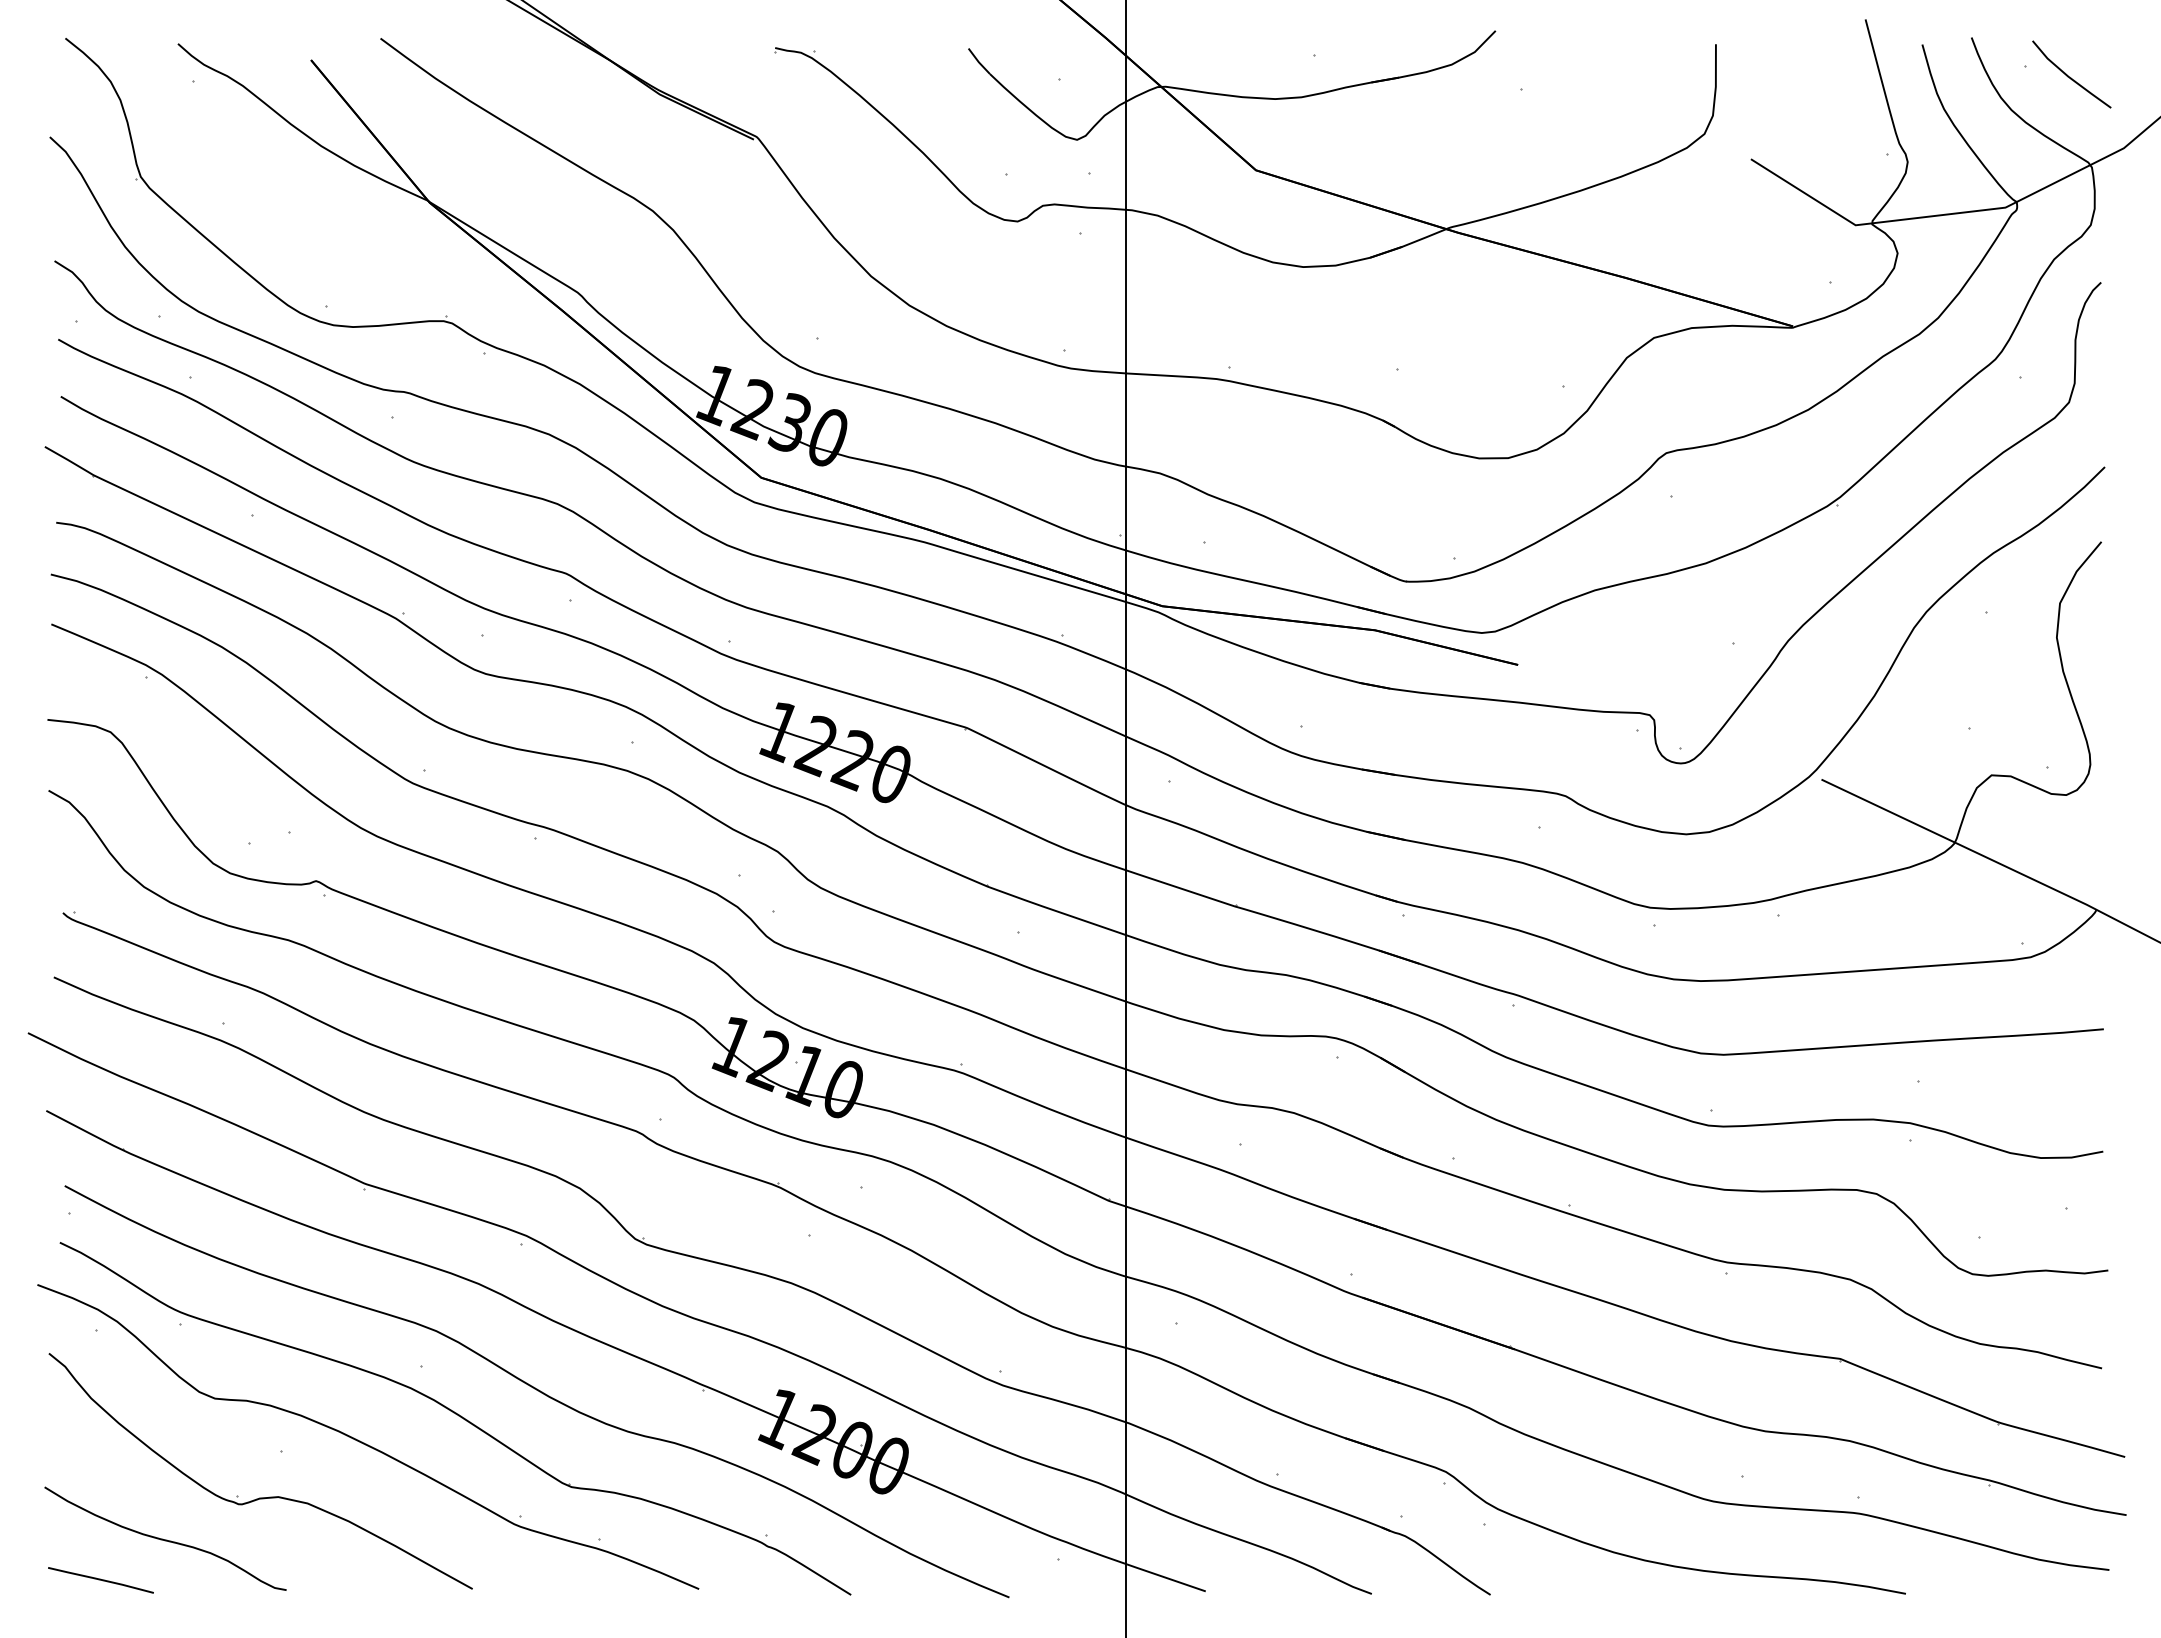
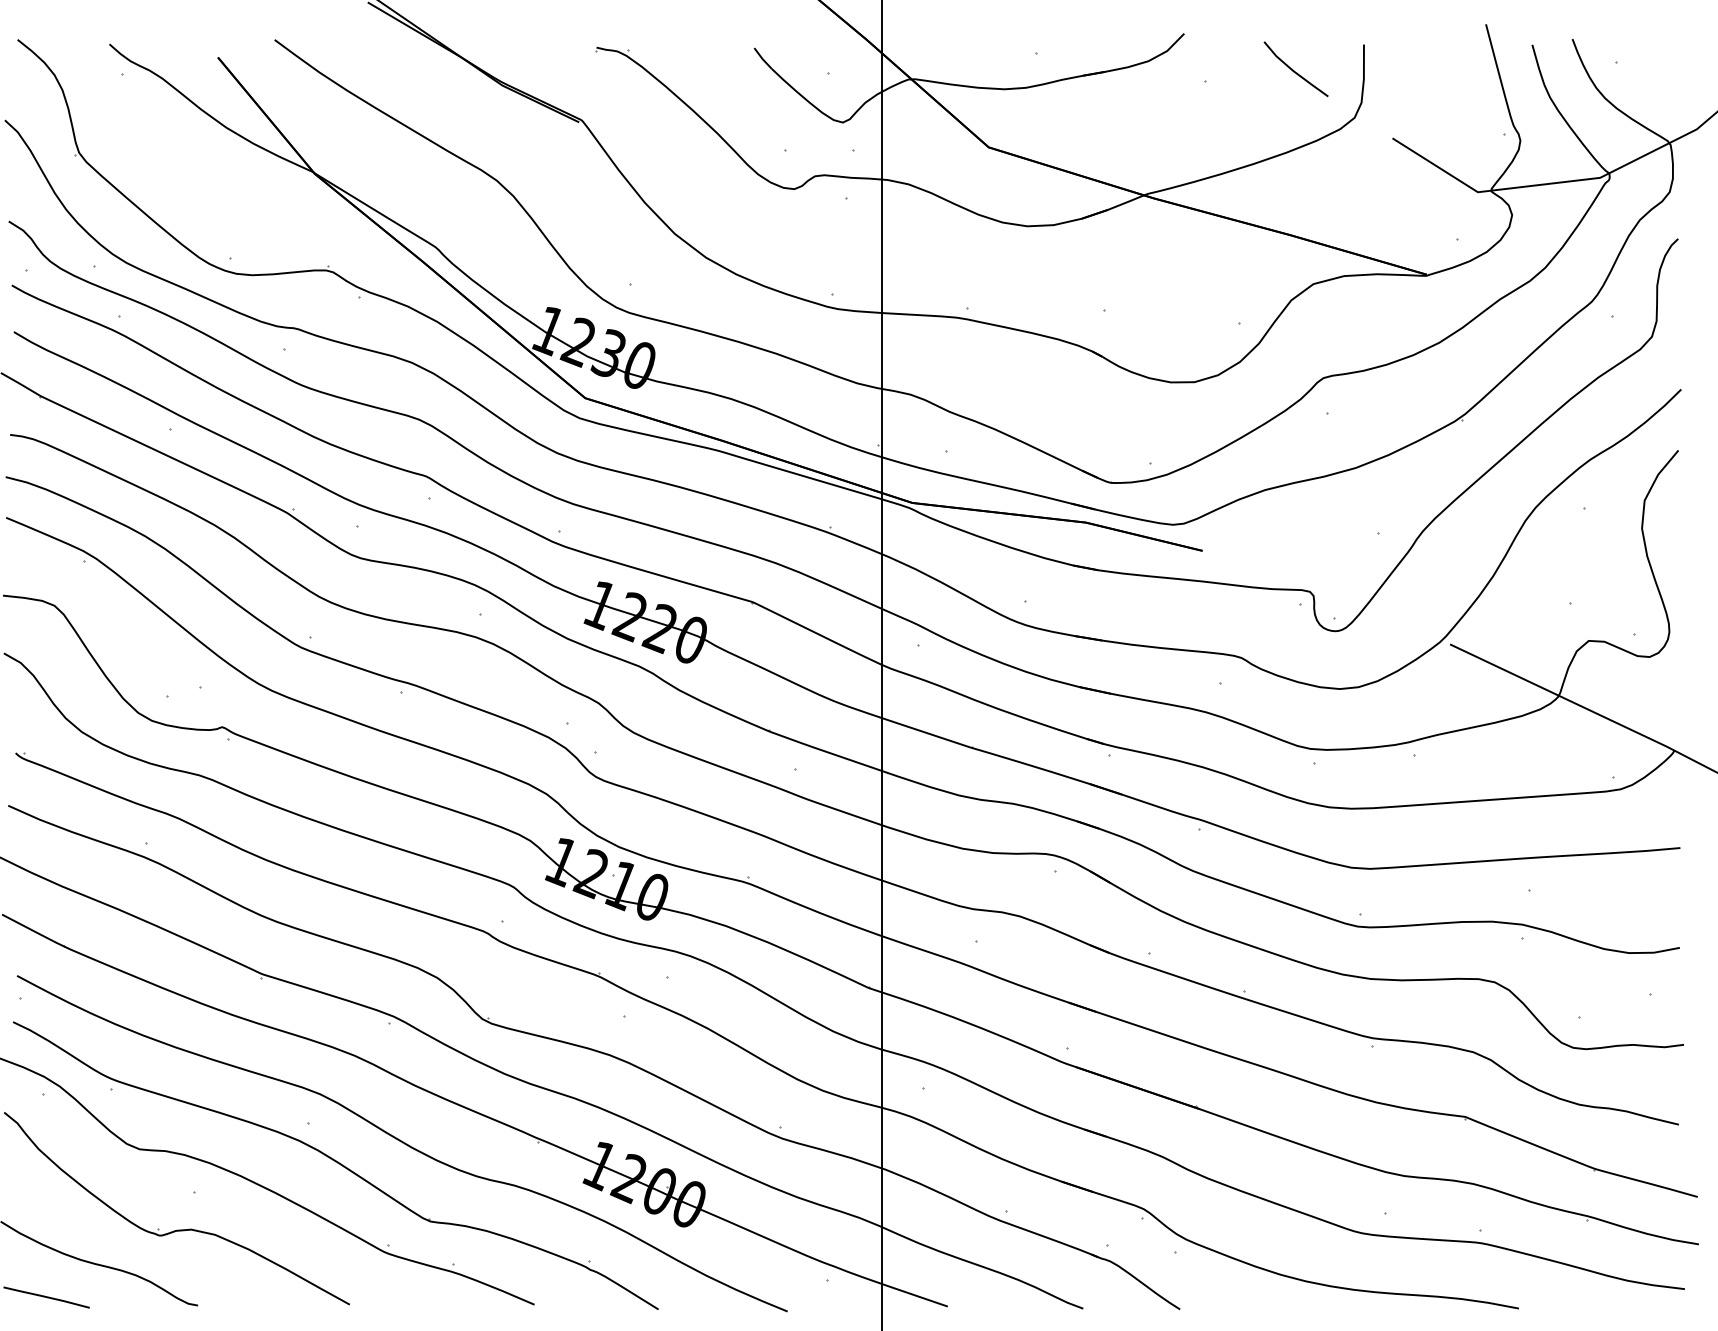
line: (2069, 76) -> (1294, 70), moved

